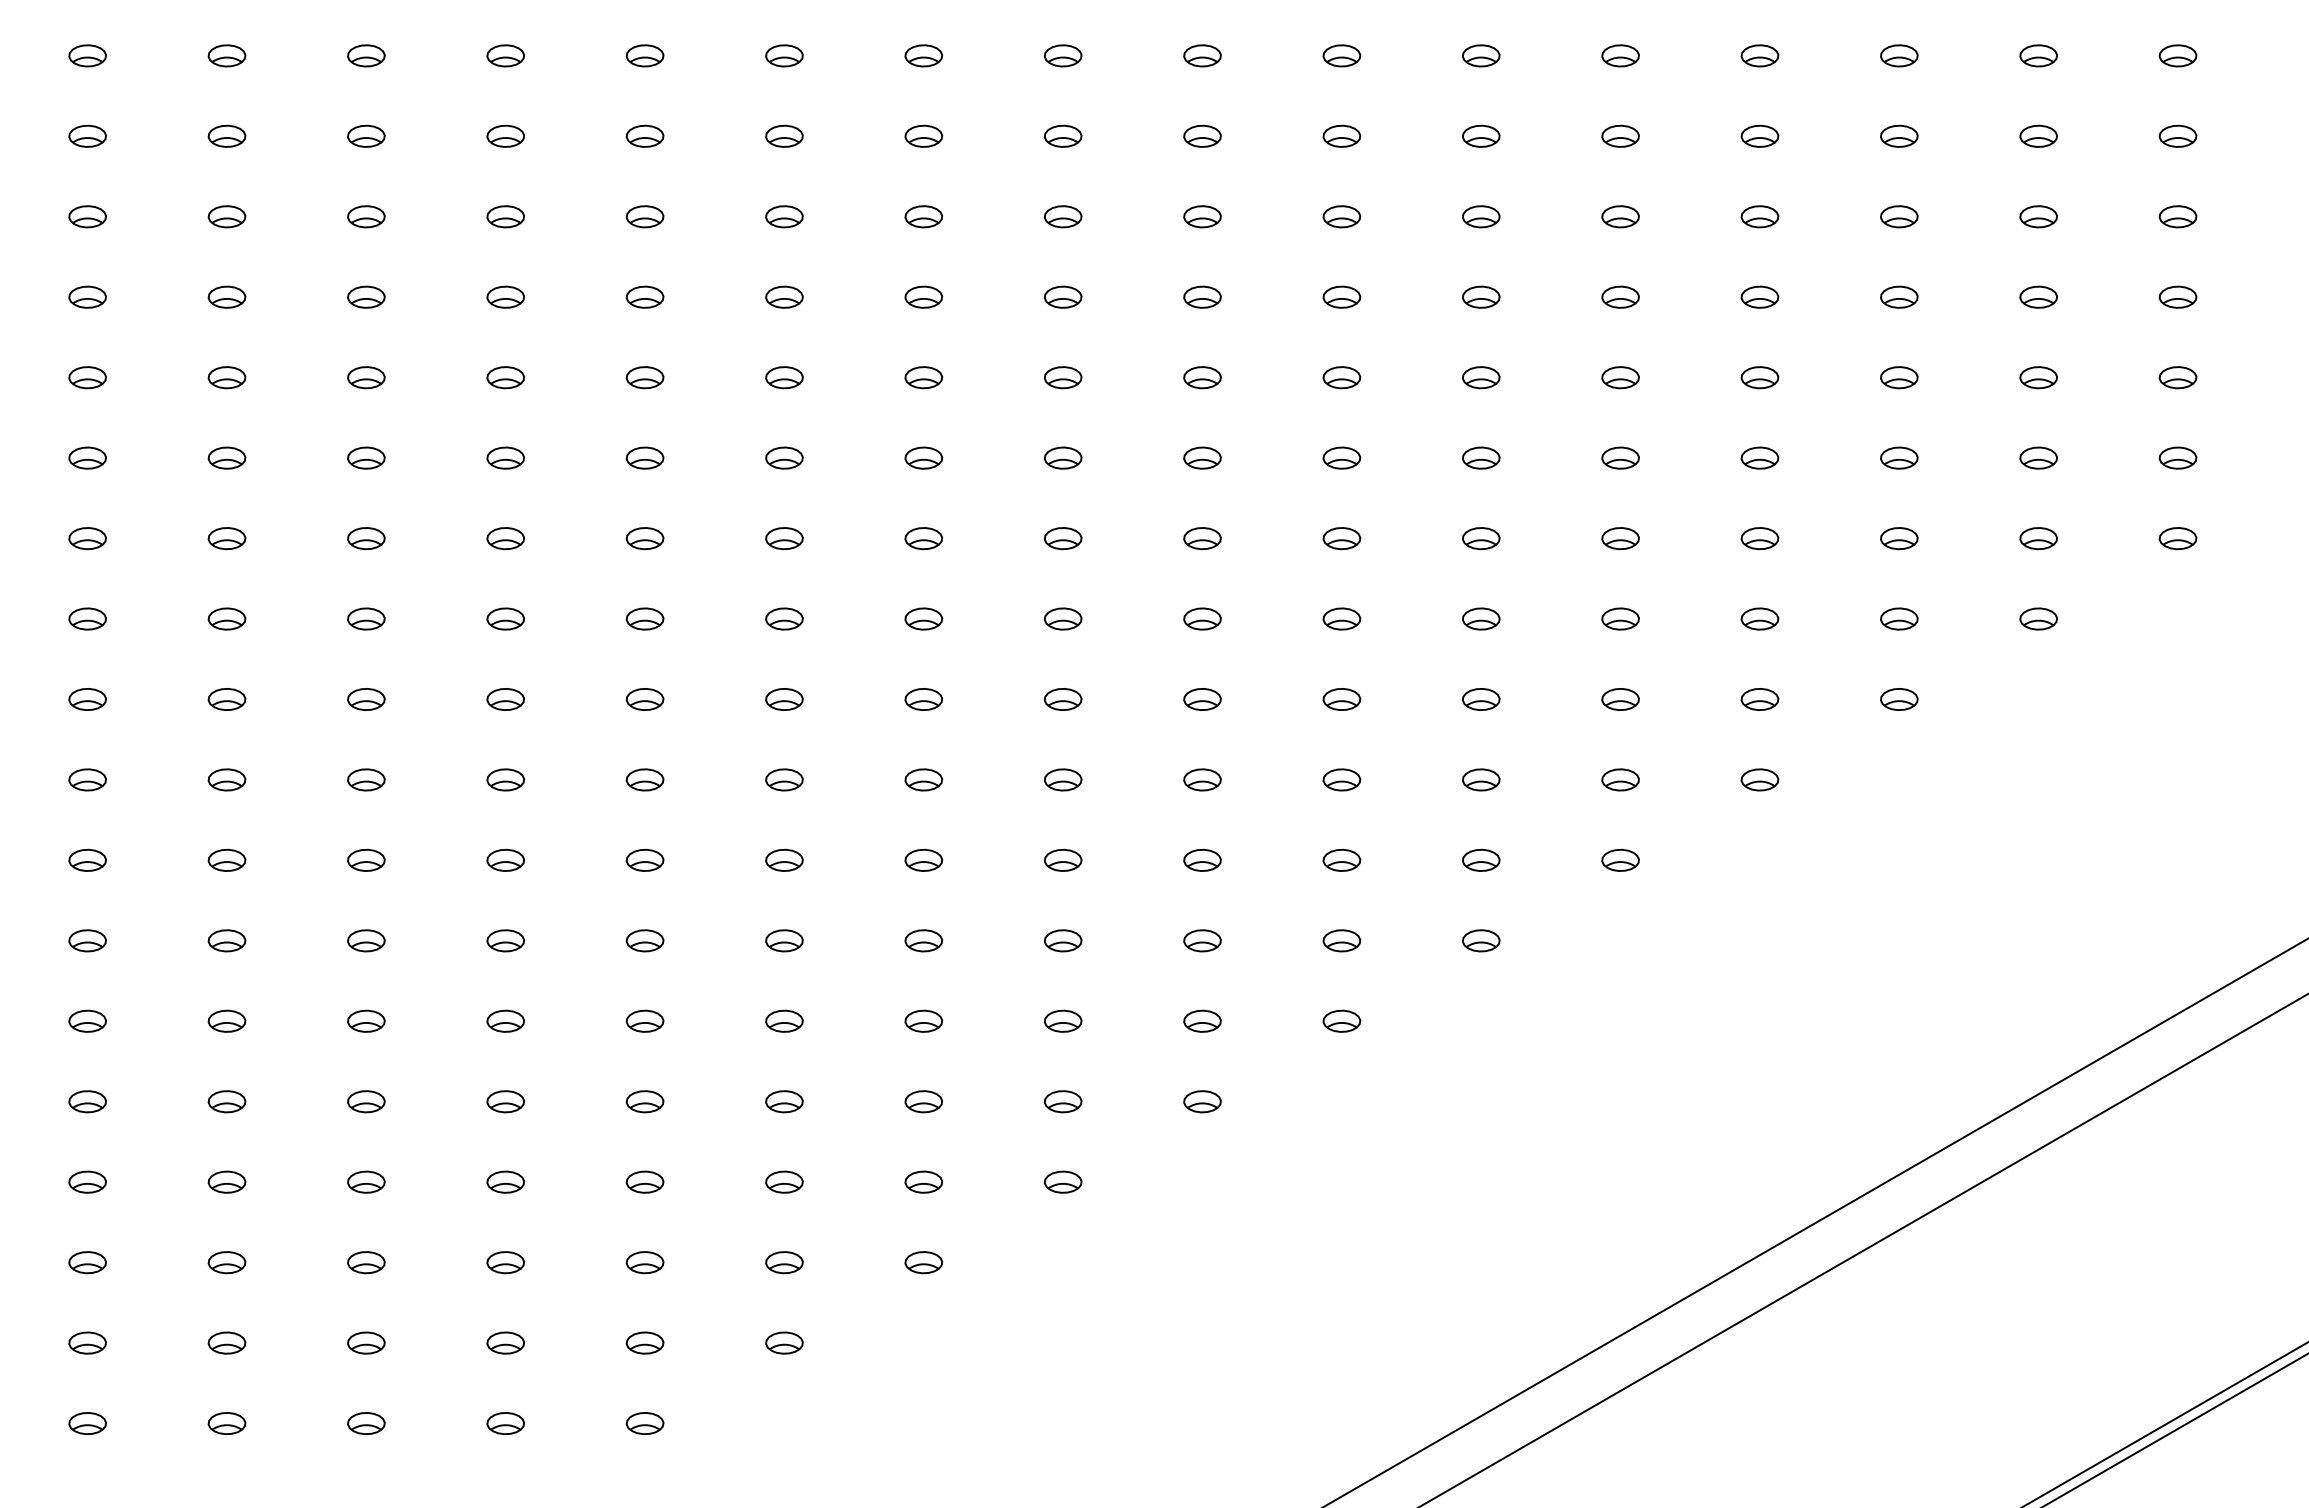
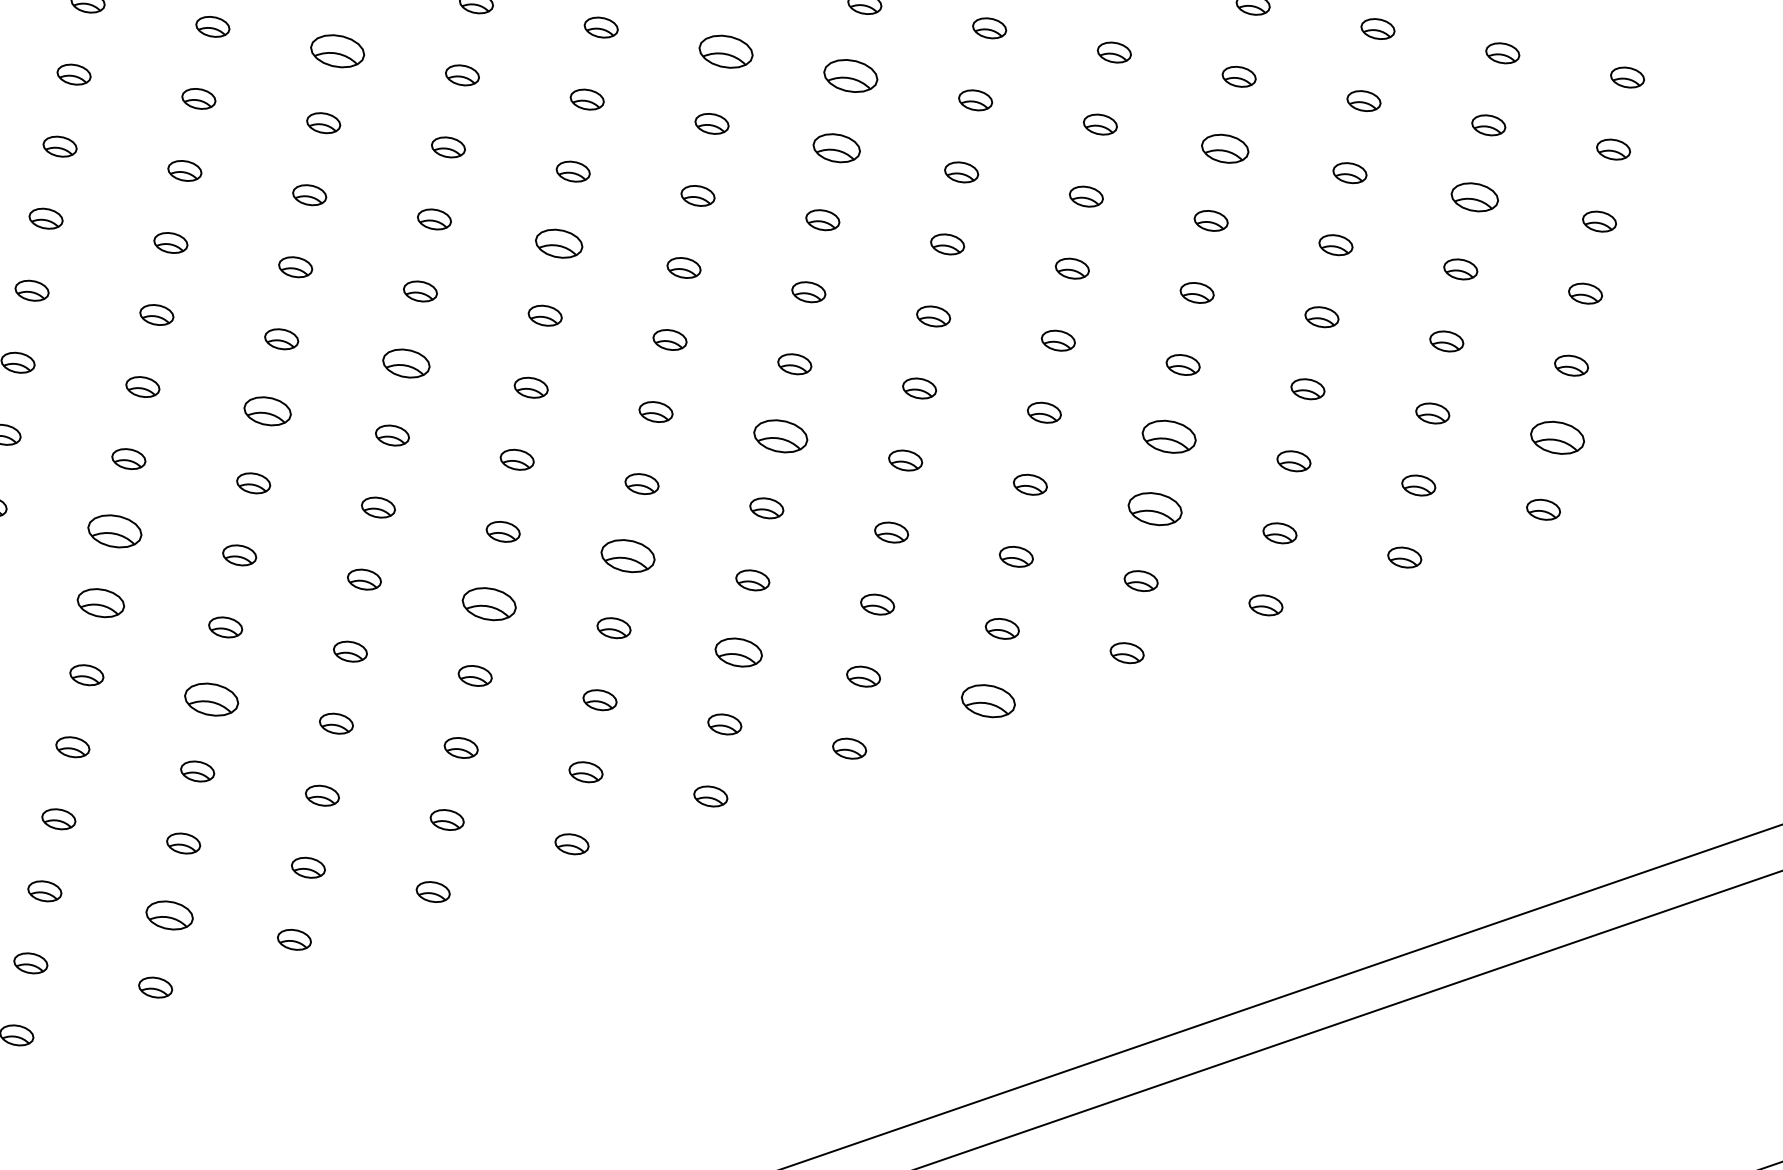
part: (1202, 216) -> (726, 51), size x1.6
part: (1341, 216) -> (850, 75), size x1.6
part: (1759, 216) -> (1224, 148), size x1.4
part: (2038, 216) -> (1474, 197), size x1.4
part: (784, 296) -> (337, 50), size x1.6
part: (1341, 296) -> (836, 147), size x1.4
part: (1063, 457) -> (559, 243), size x1.4
part: (2177, 457) -> (1557, 437), size x1.6
part: (1759, 538) -> (1168, 436), size x1.6
part: (923, 618) -> (406, 363), size x1.4
part: (1341, 618) -> (780, 435), size x1.6
part: (1759, 618) -> (1154, 508), size x1.6
part: (784, 699) -> (267, 411), size x1.4
part: (1202, 779) -> (628, 555), size x1.6
part: (644, 859) -> (114, 530), size x1.6
part: (1062, 859) -> (488, 602), size x1.6
part: (1341, 859) -> (738, 651), size x1.4
part: (1620, 859) -> (988, 700), size x1.6
part: (644, 940) -> (100, 602), size x1.4
part: (784, 1020) -> (211, 698), size x1.6
part: (784, 1262) -> (169, 915), size x1.4

